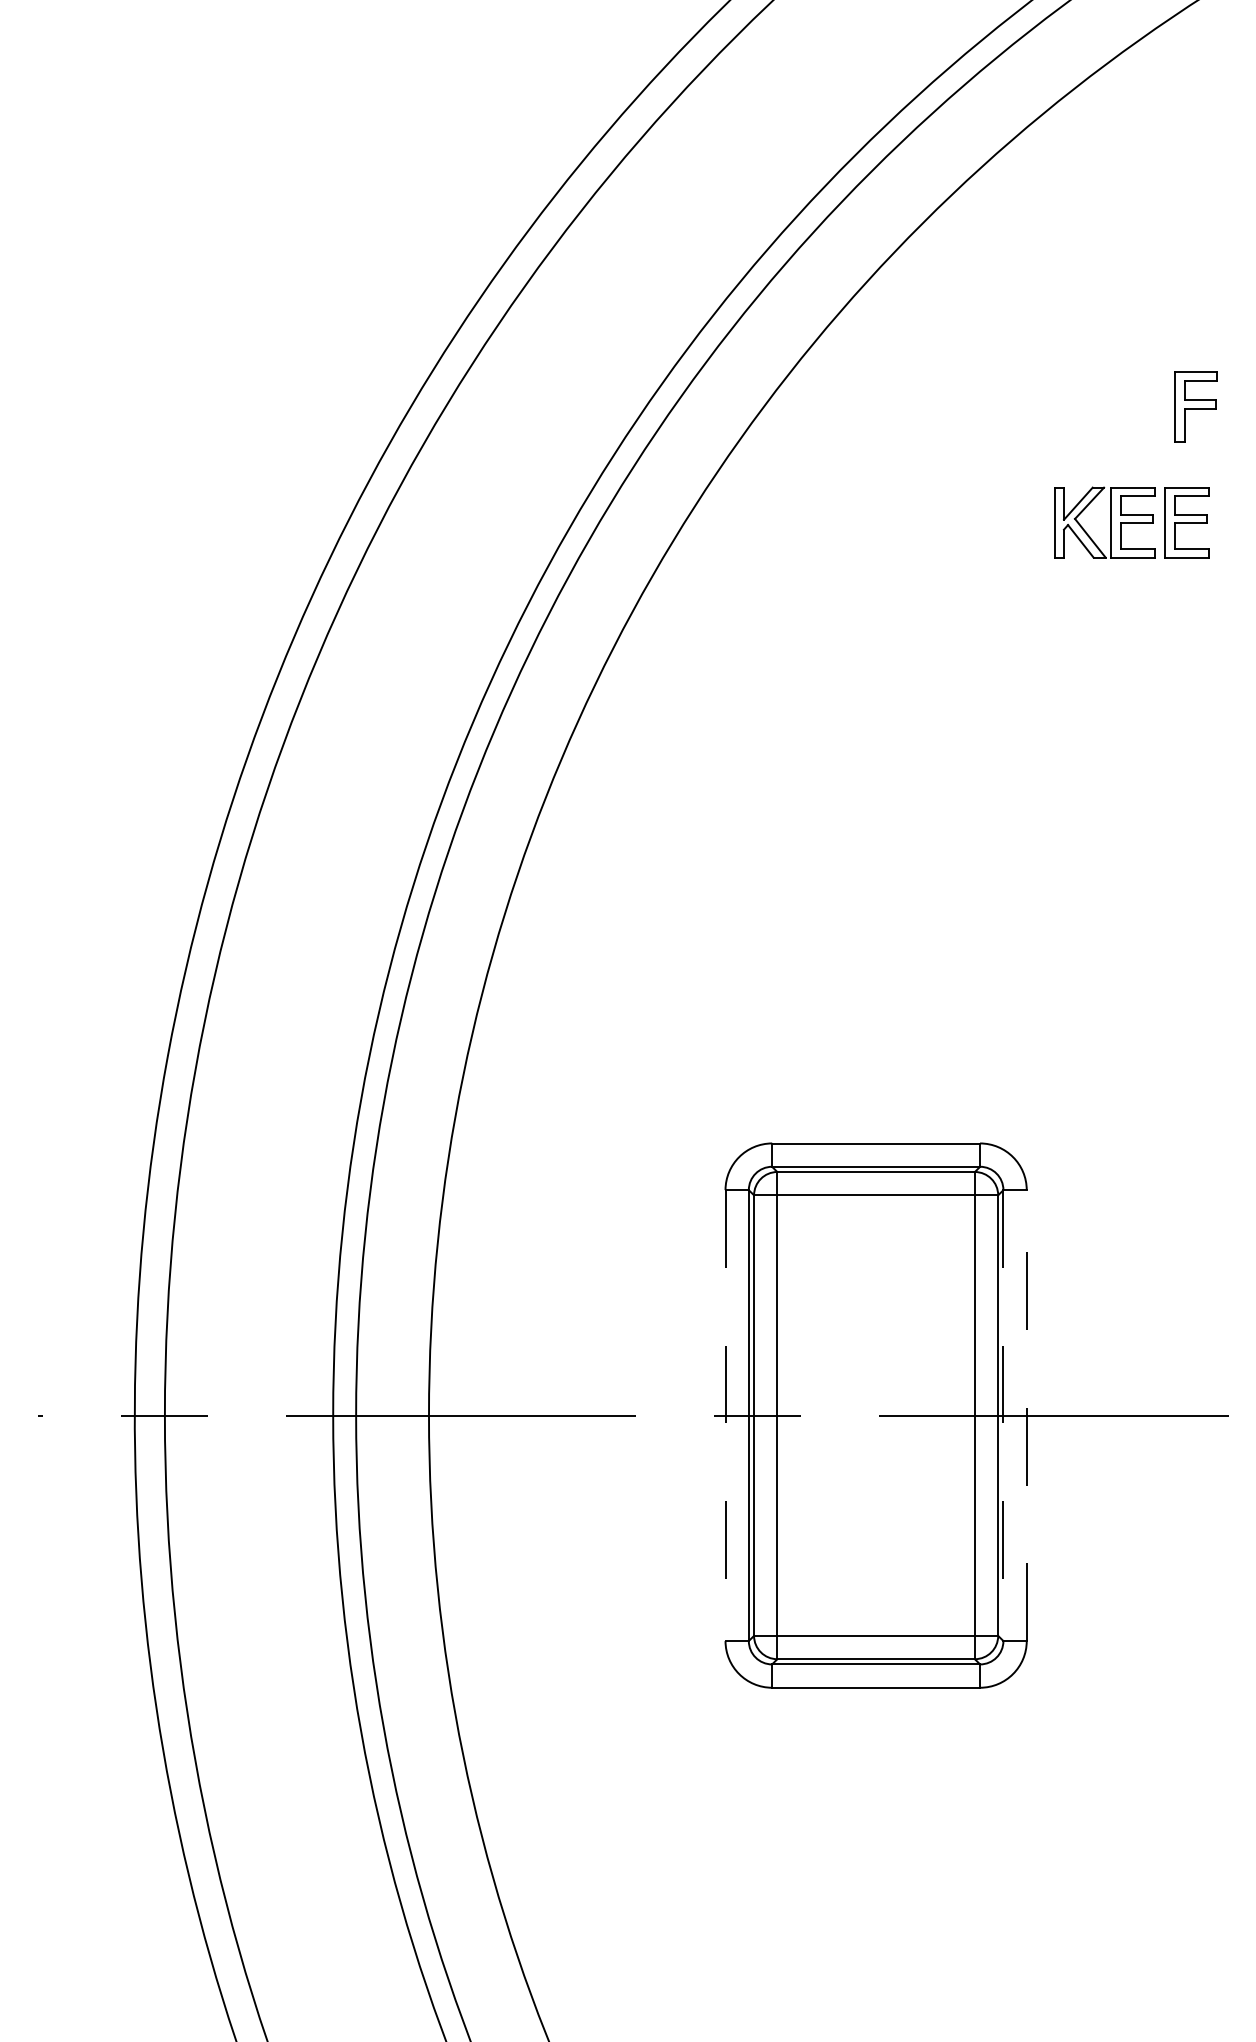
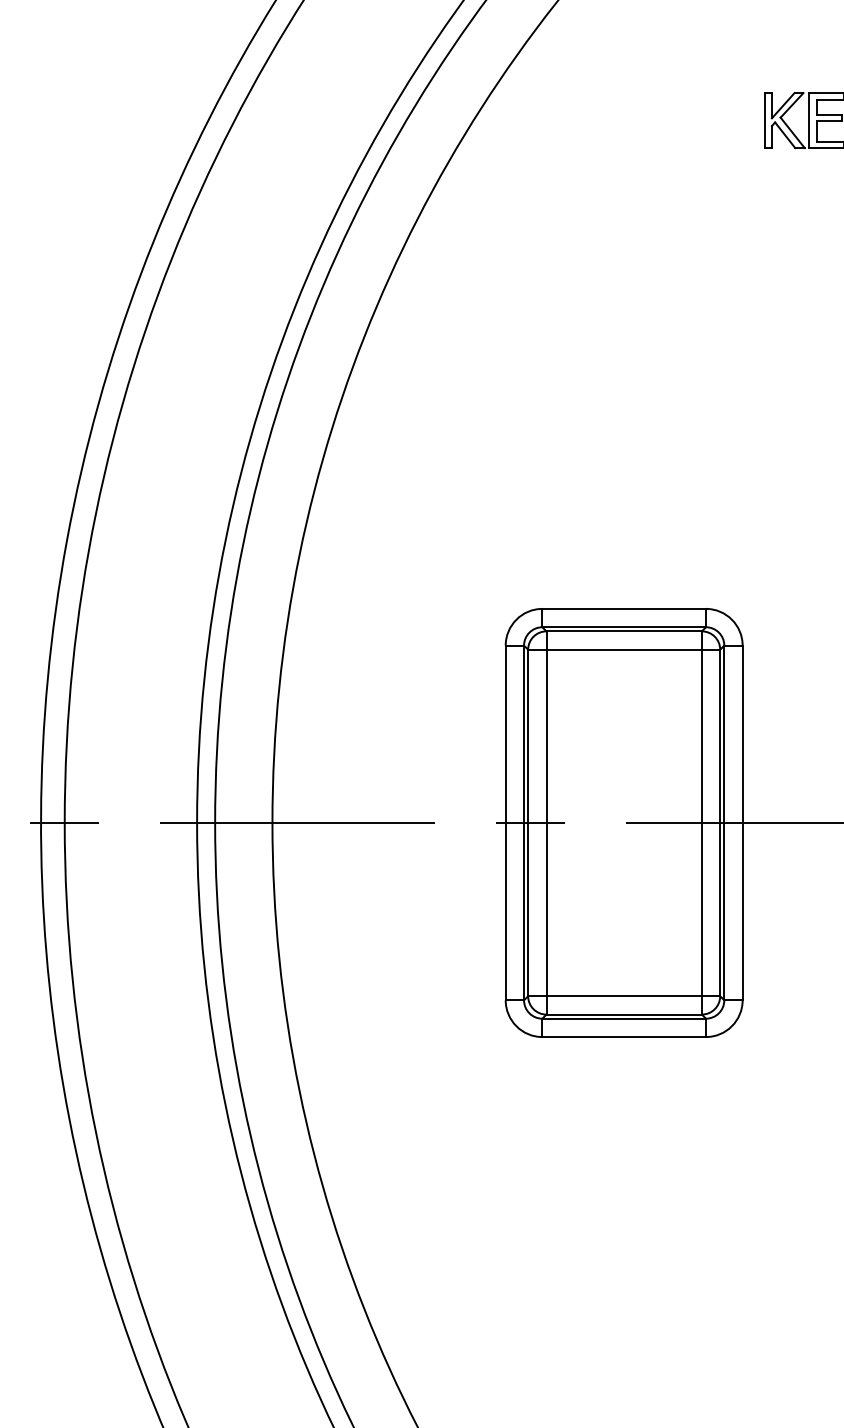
line: (1026, 1415) -> (742, 822), dashed -> solid
line: (725, 1416) -> (505, 823), dashed -> solid
line: (1003, 1416) -> (724, 823), dashed -> solid

